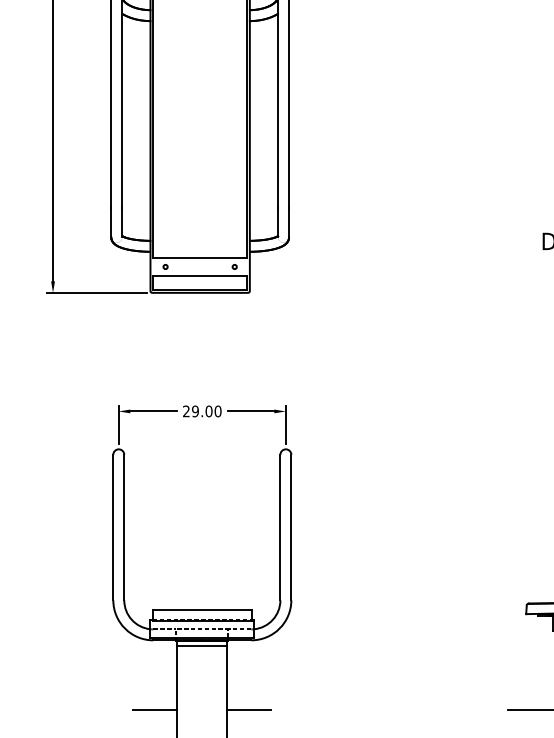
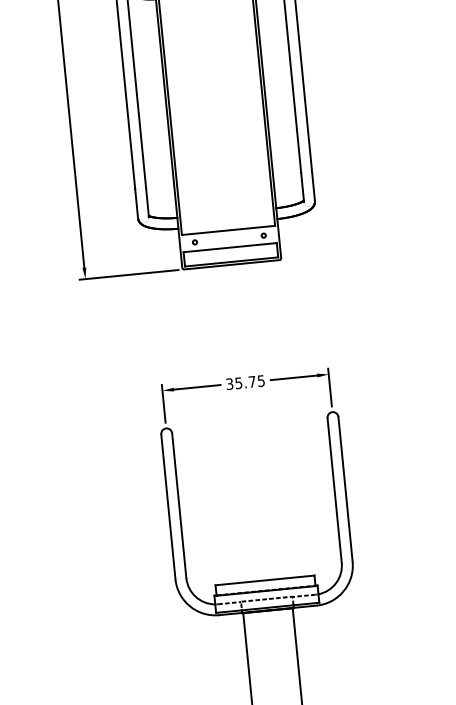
text: (202, 411) -> (245, 382), 29.00 -> 35.75
line: (202, 646) -> (268, 616), removed
line: (155, 709) -> (228, 683), removed
line: (249, 709) -> (321, 674), removed

